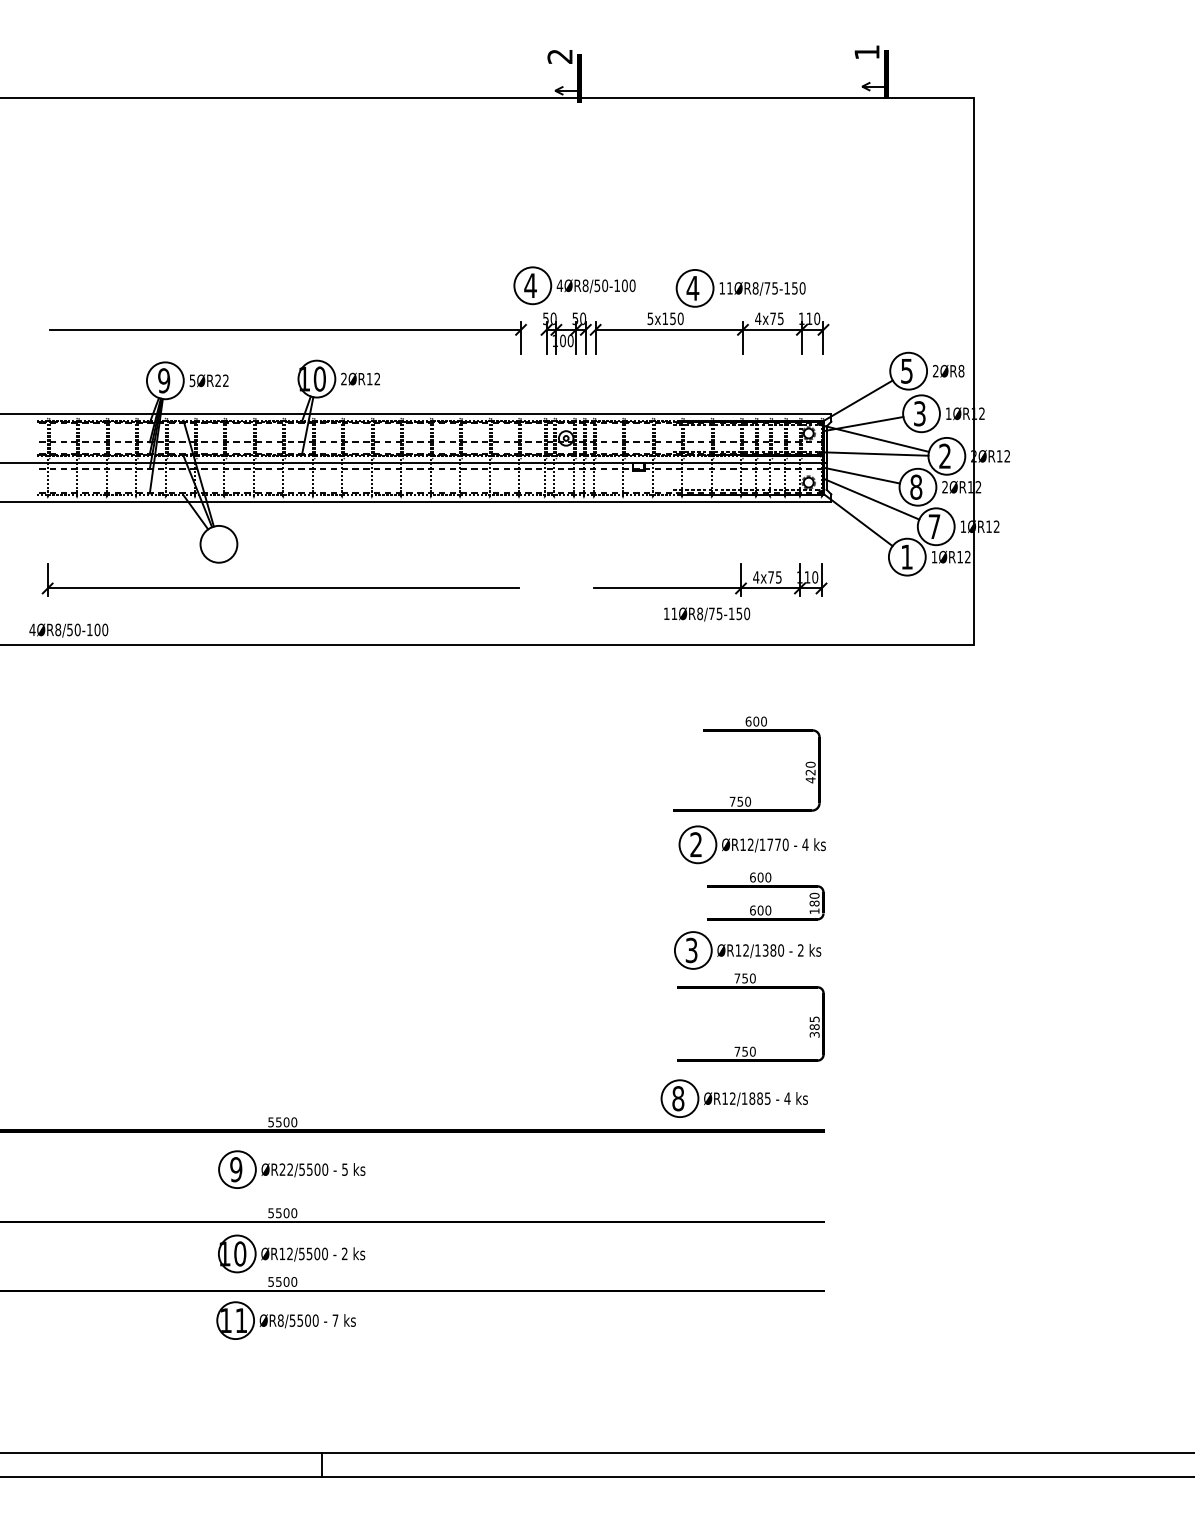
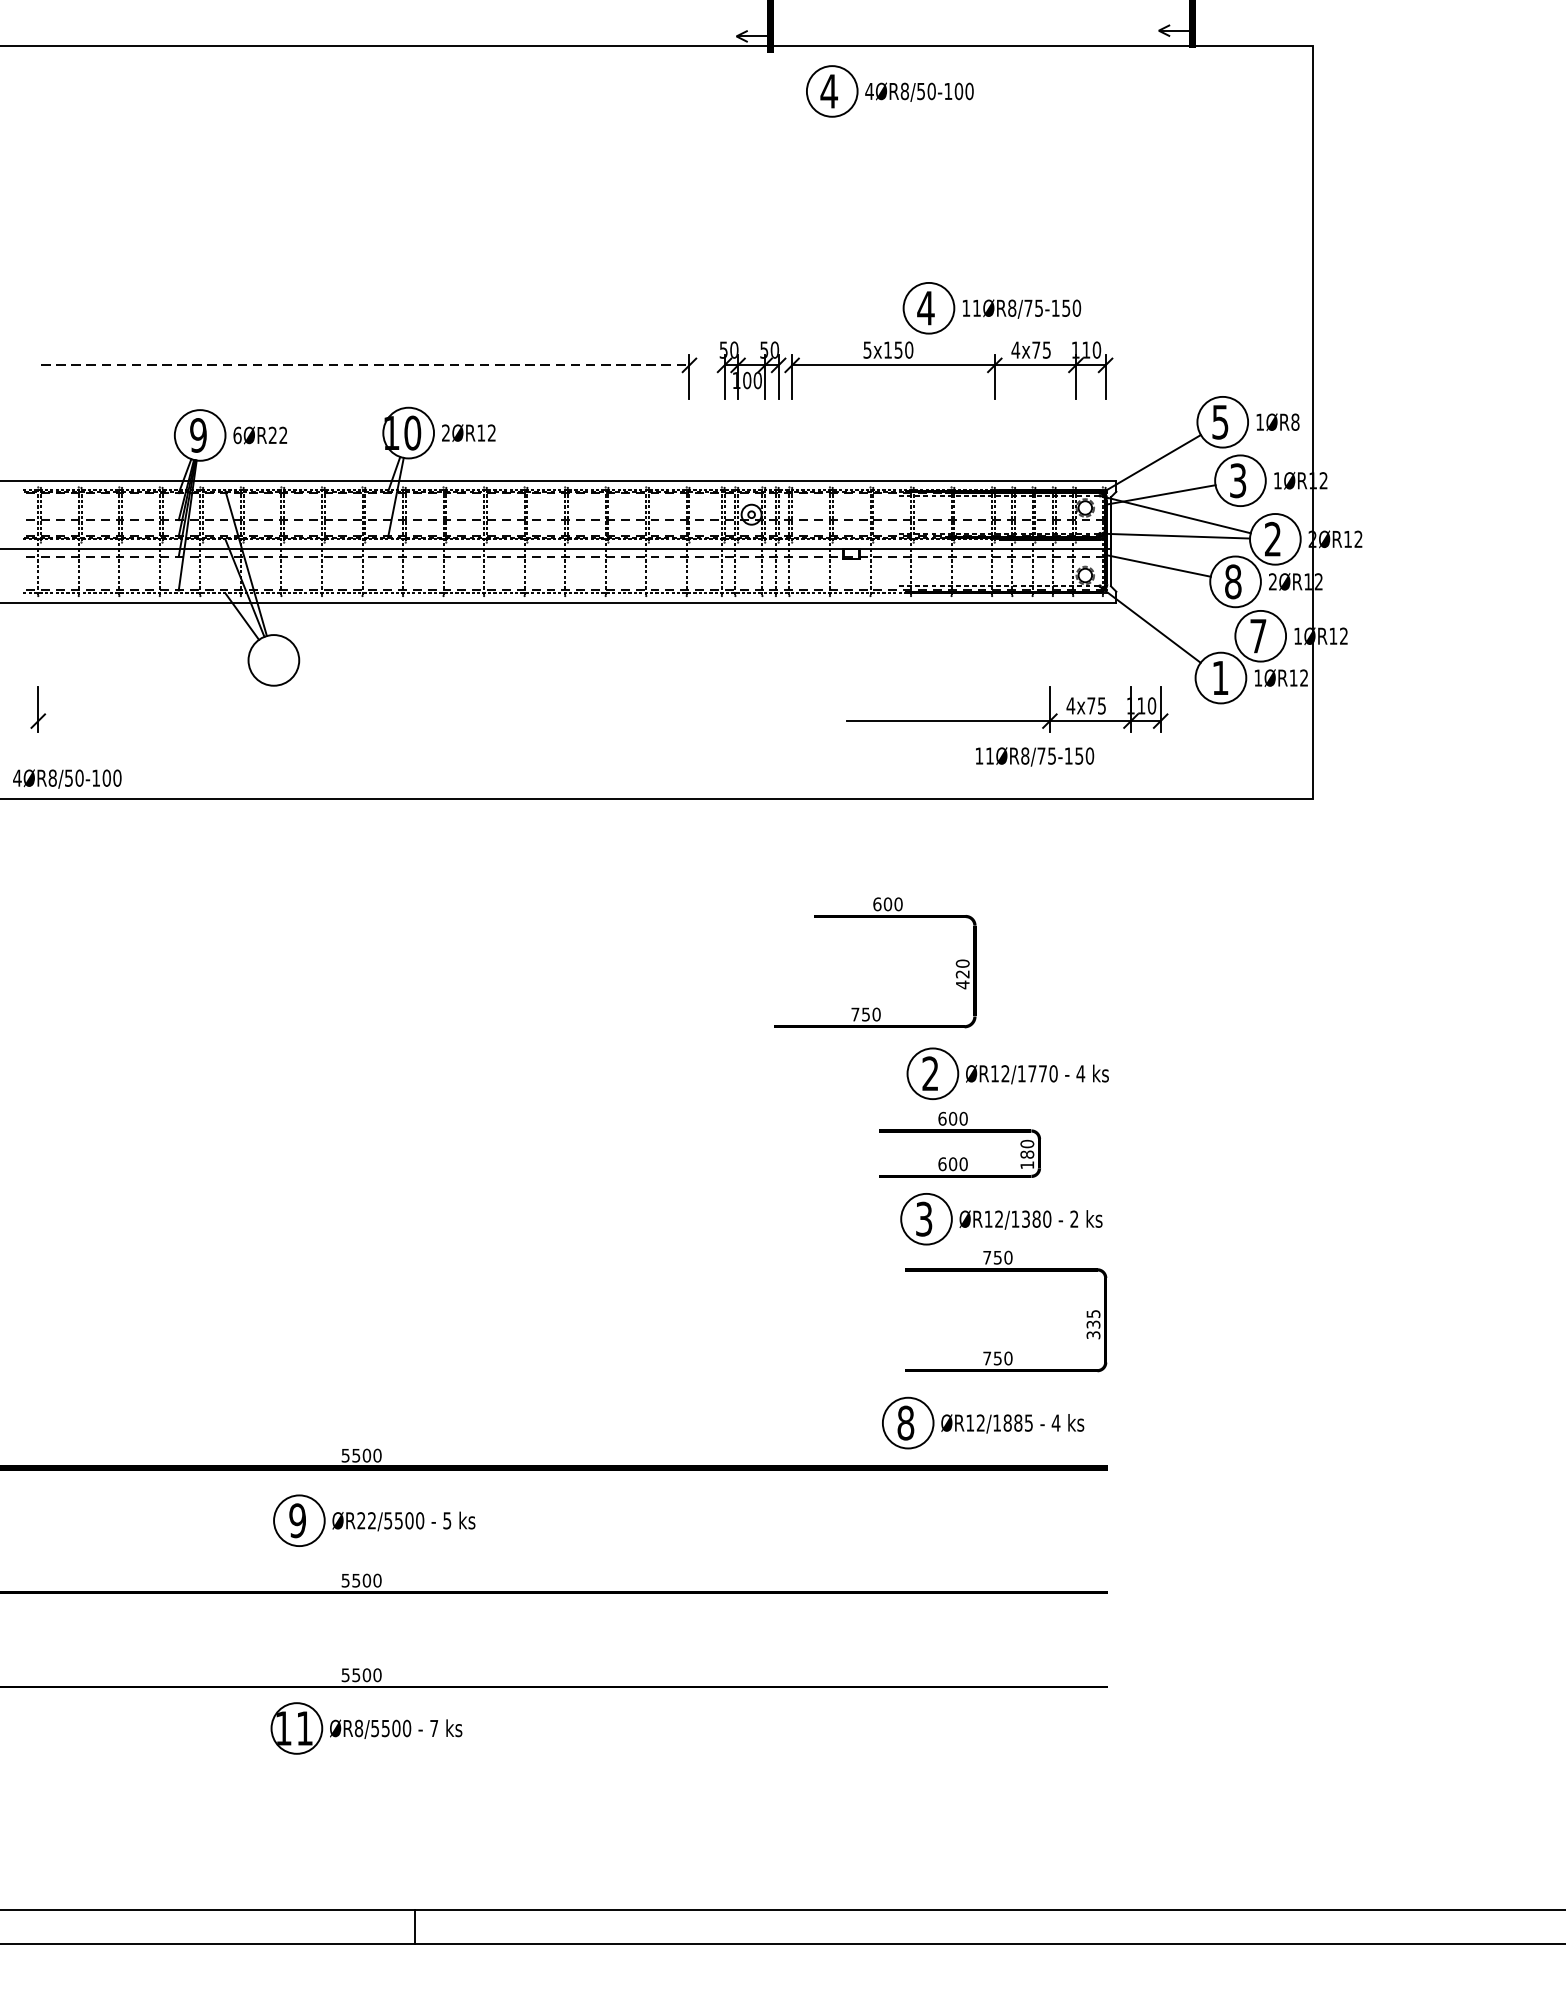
part: (574, 285) -> (889, 91), moved
line: (285, 329) -> (365, 364), solid -> dashed
text: (935, 370) -> (1259, 421), 2ØR8 -> 1ØR8
text: (192, 380) -> (237, 435), 5ØR22 -> 6ØR22
line: (871, 499) -> (1171, 598), removed
part: (710, 587) -> (1007, 719), moved
line: (283, 588) -> (362, 721), removed
text: (707, 614) -> (1035, 756), moved
text: (746, 763) -> (874, 961), moved
text: (765, 896) -> (959, 1144), moved
text: (814, 1027) -> (1093, 1325), 385 -> 335
part: (291, 1253) -> (373, 1636), removed

